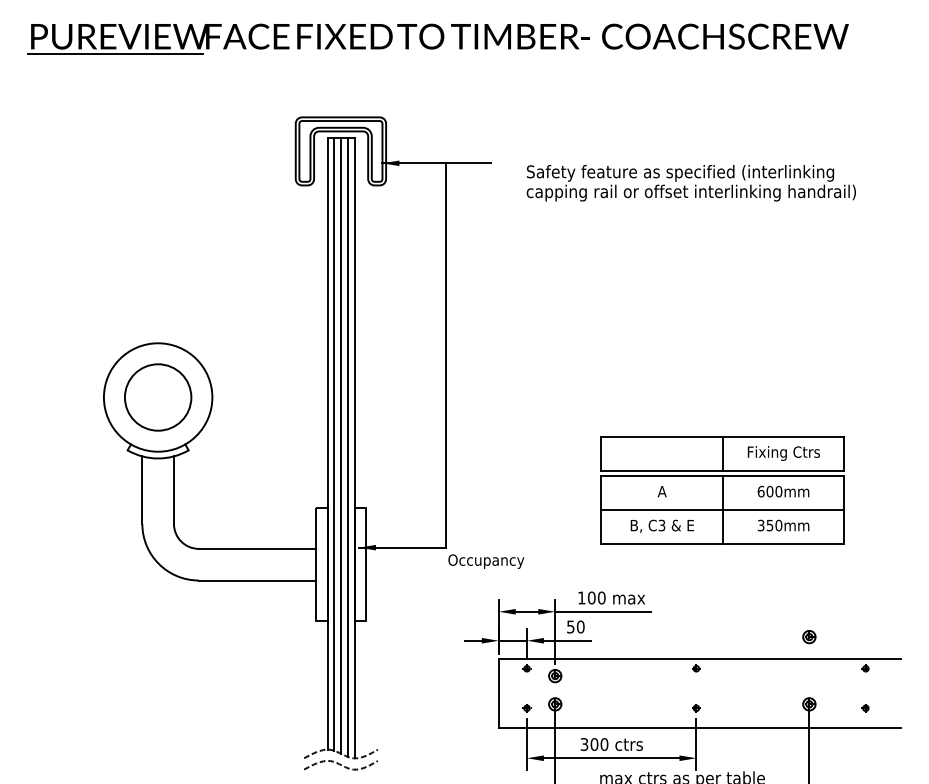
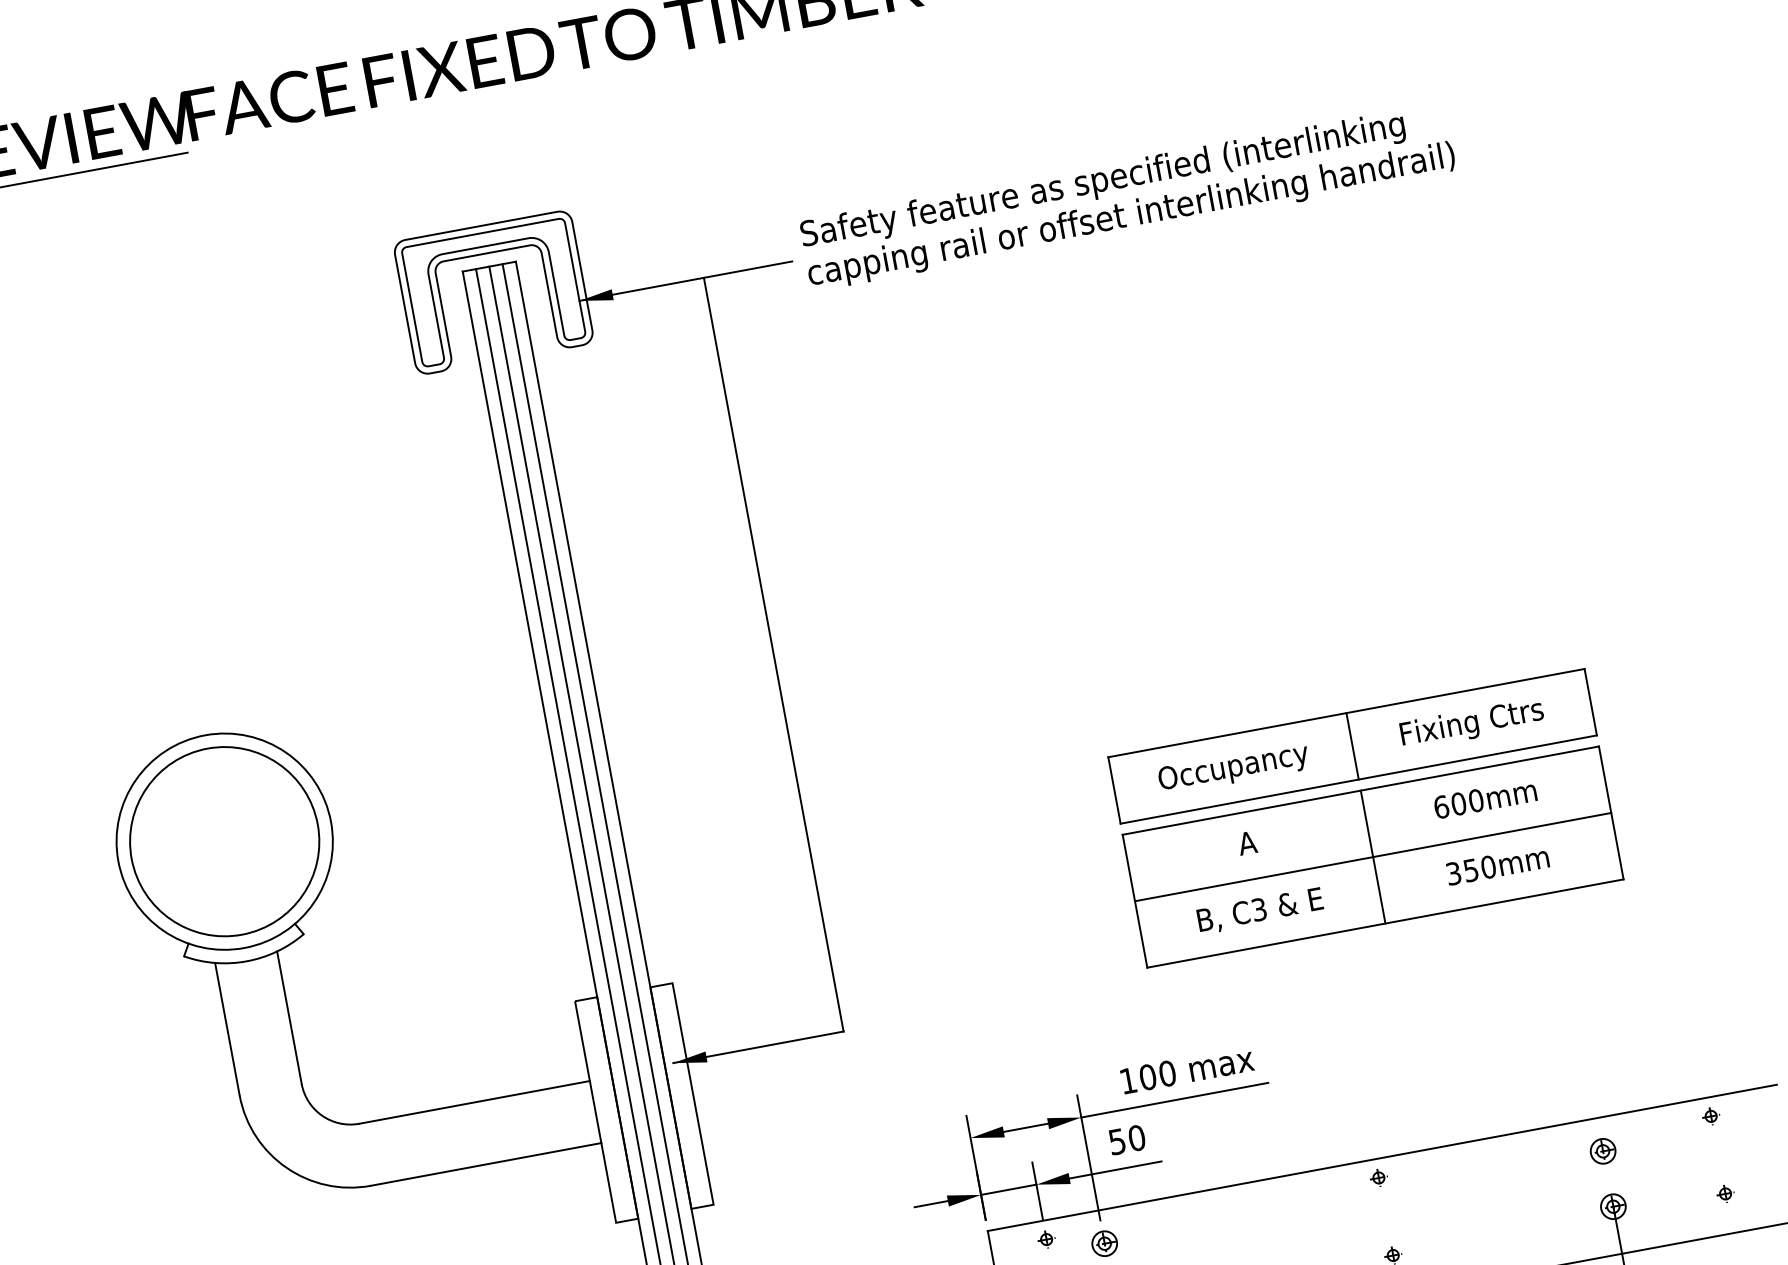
text: (690, 183) -> (1126, 197), moved
circle: (157, 397) -> (223, 841), size x1.43
text: (486, 561) -> (1234, 768), moved
part: (809, 637) -> (1603, 1152), moved

